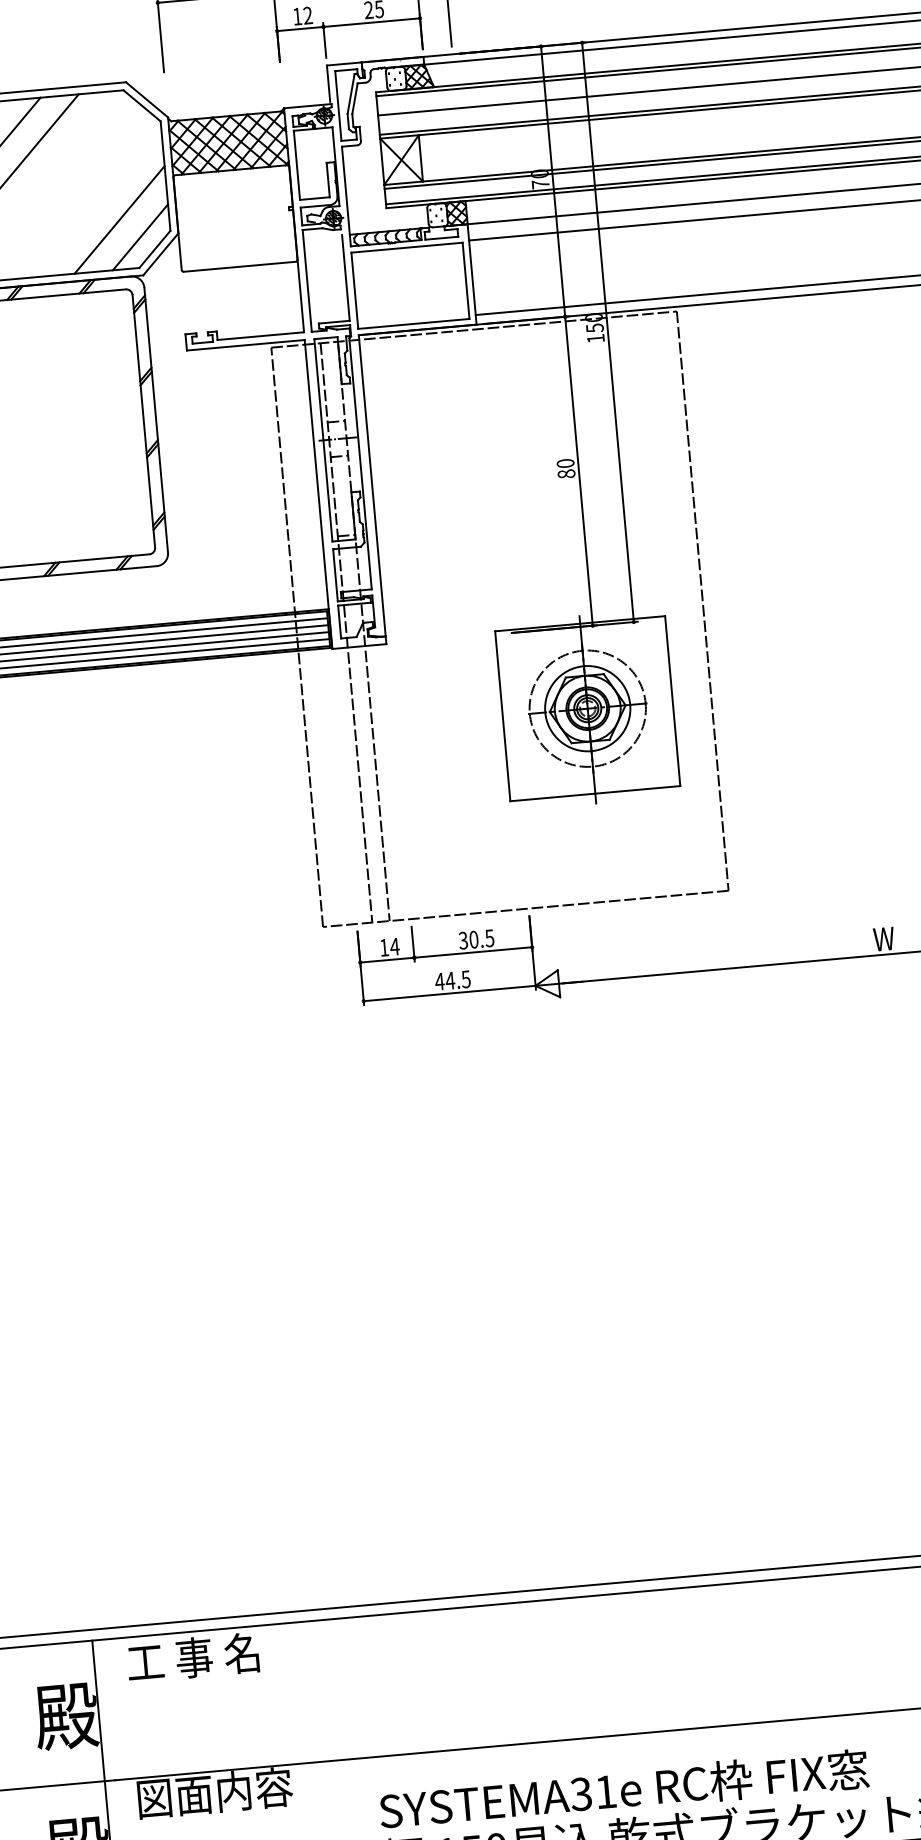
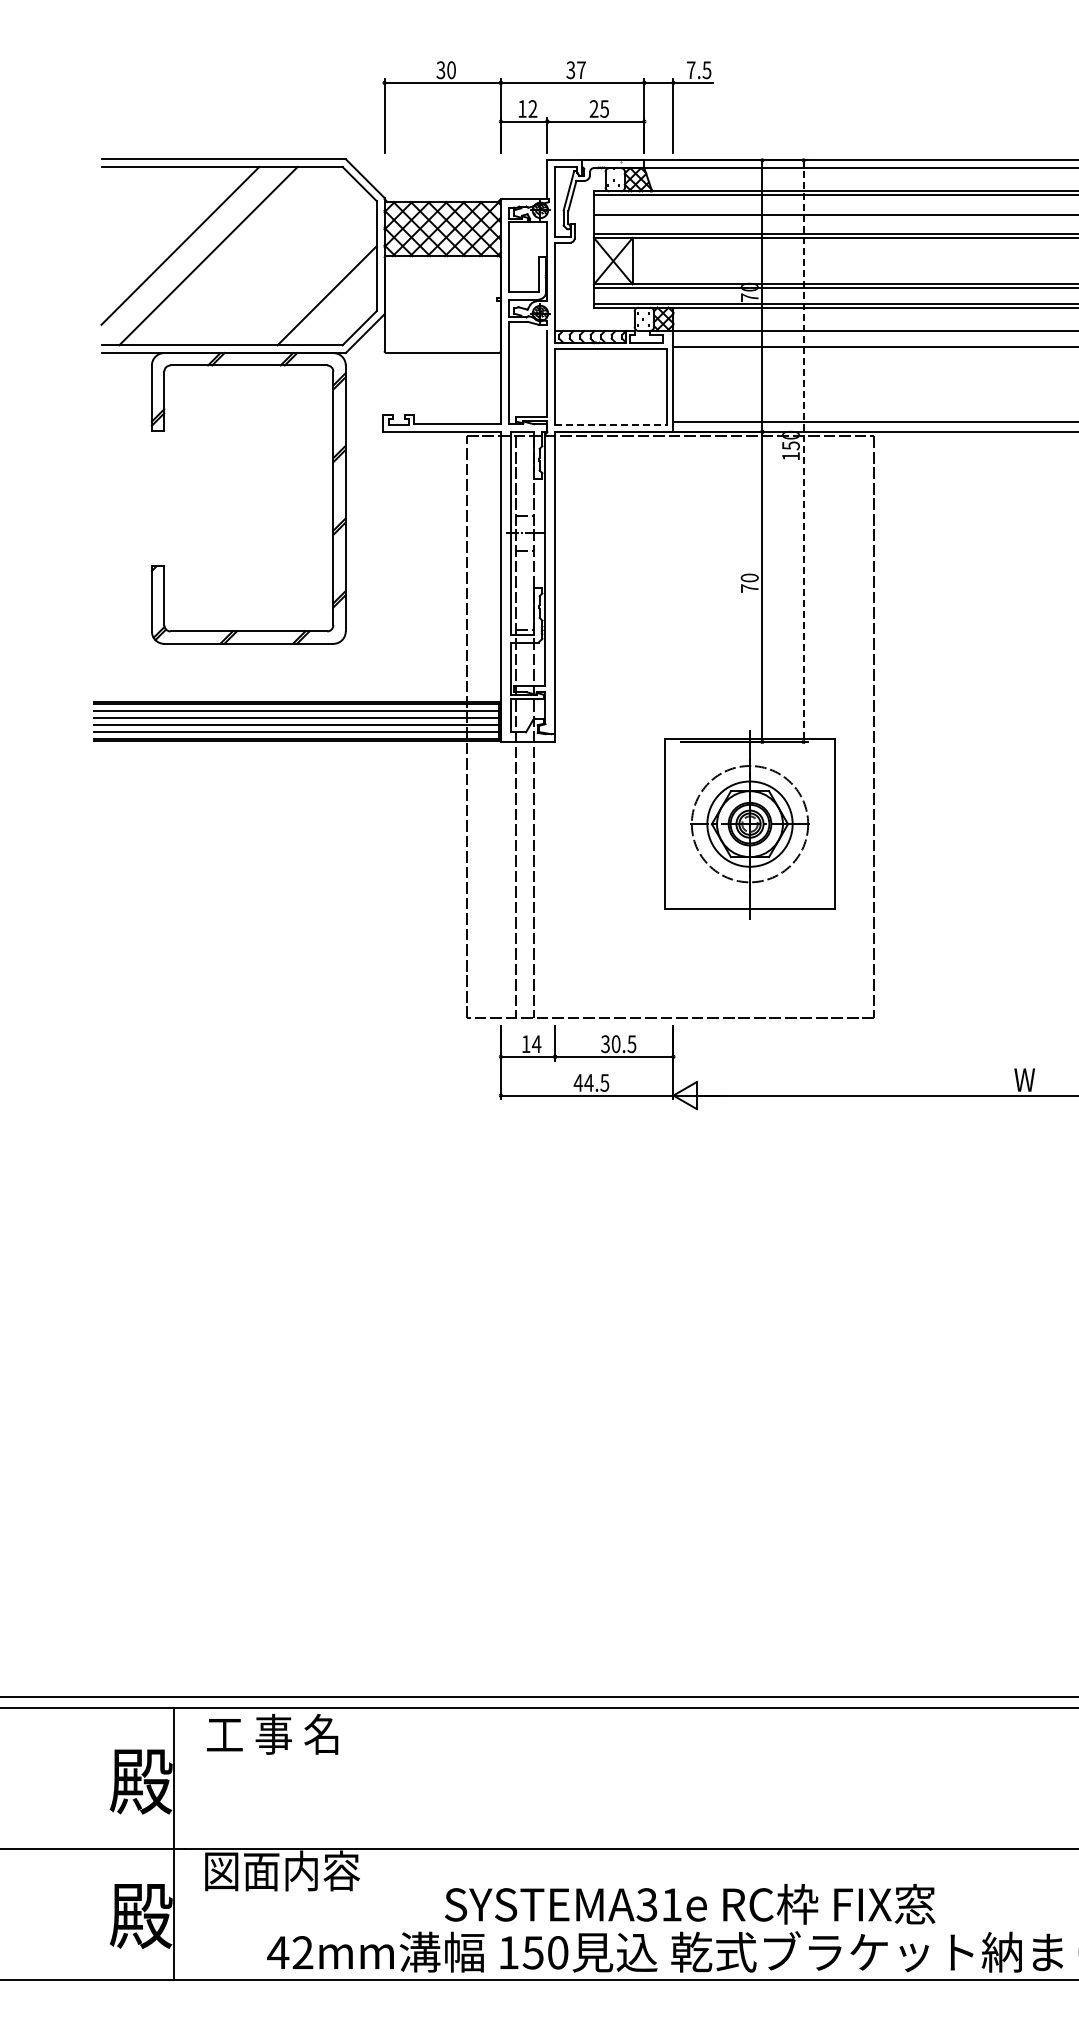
line: (139, 237) -> (345, 314), removed
line: (414, 323) -> (611, 425), solid -> dashed
line: (607, 332) -> (803, 451), solid -> dashed
text: (566, 474) -> (749, 588), 80 -> 70

